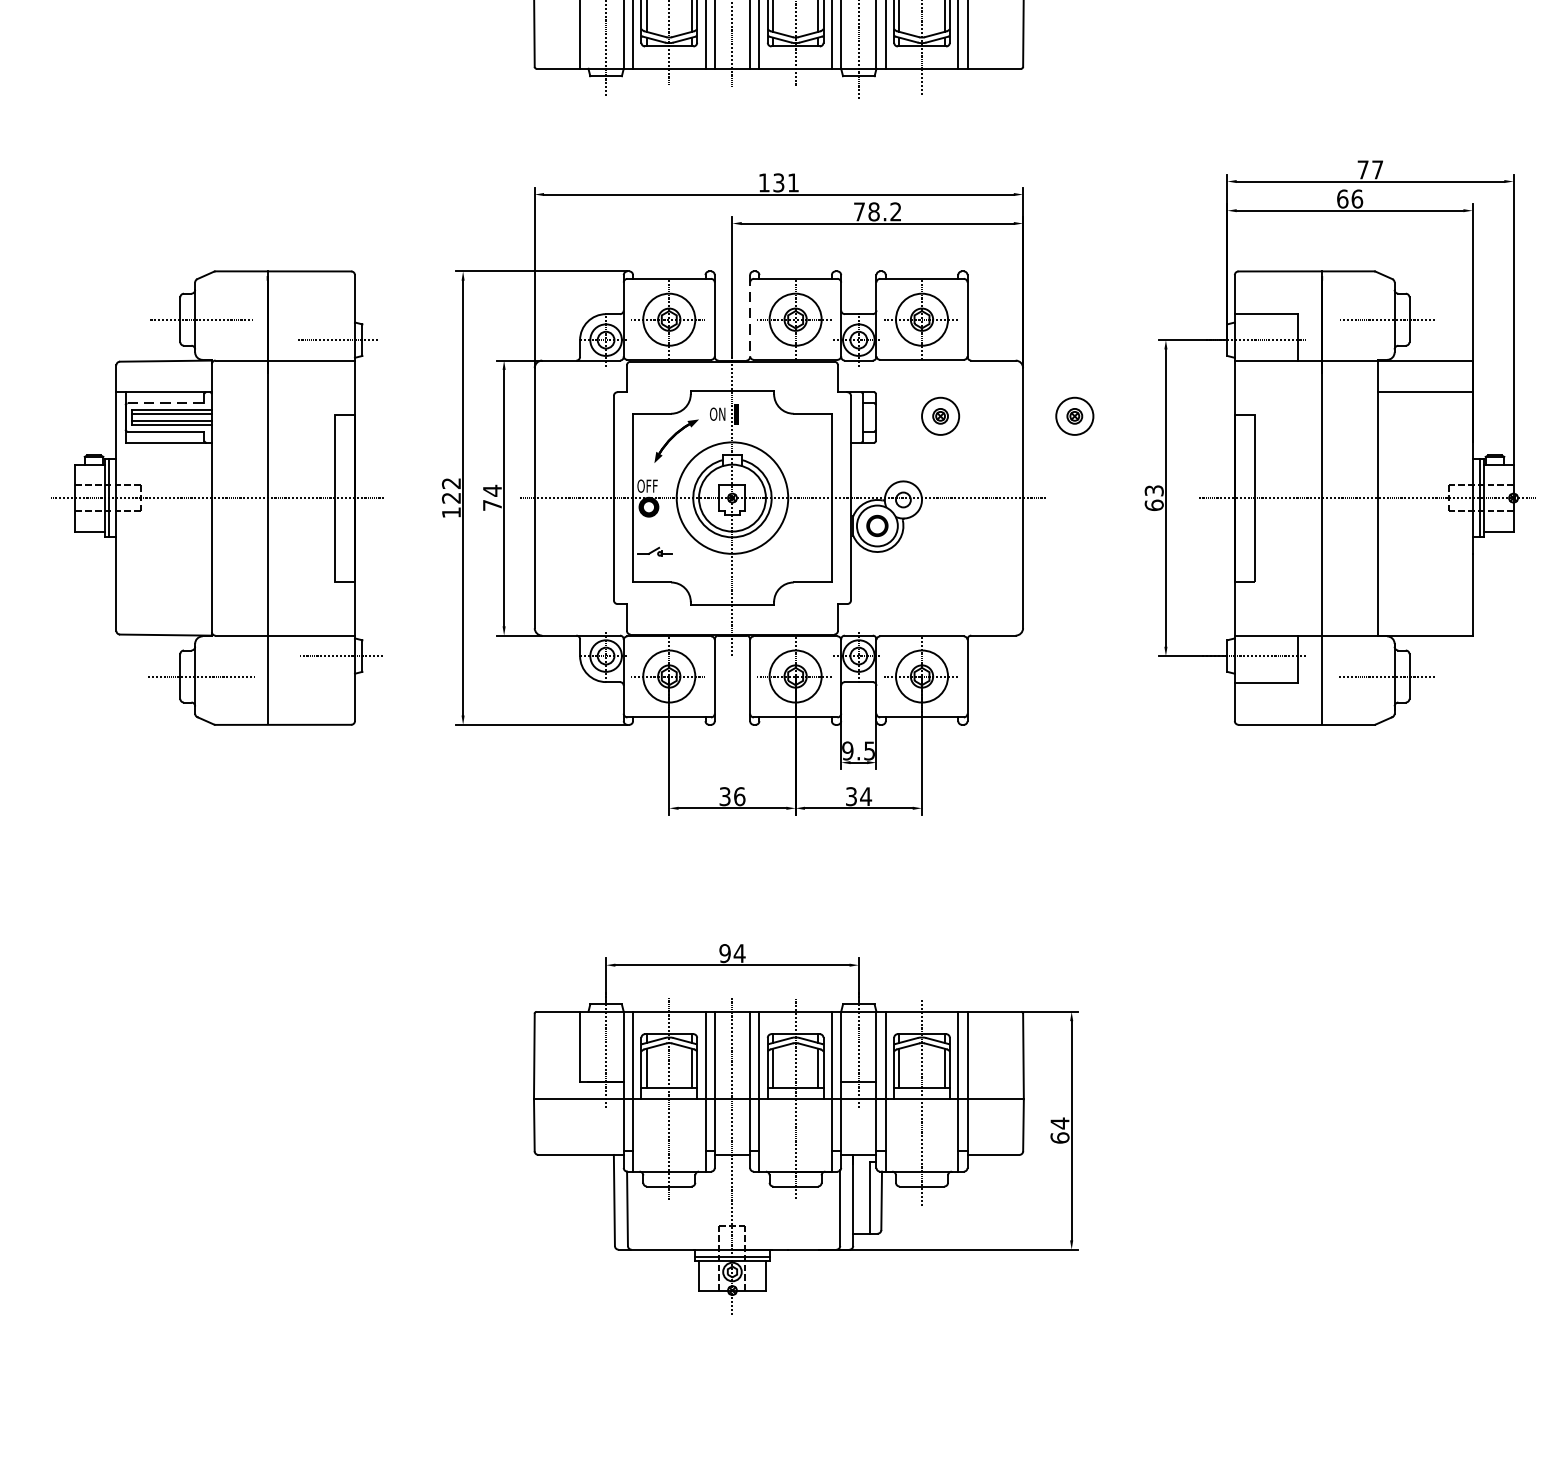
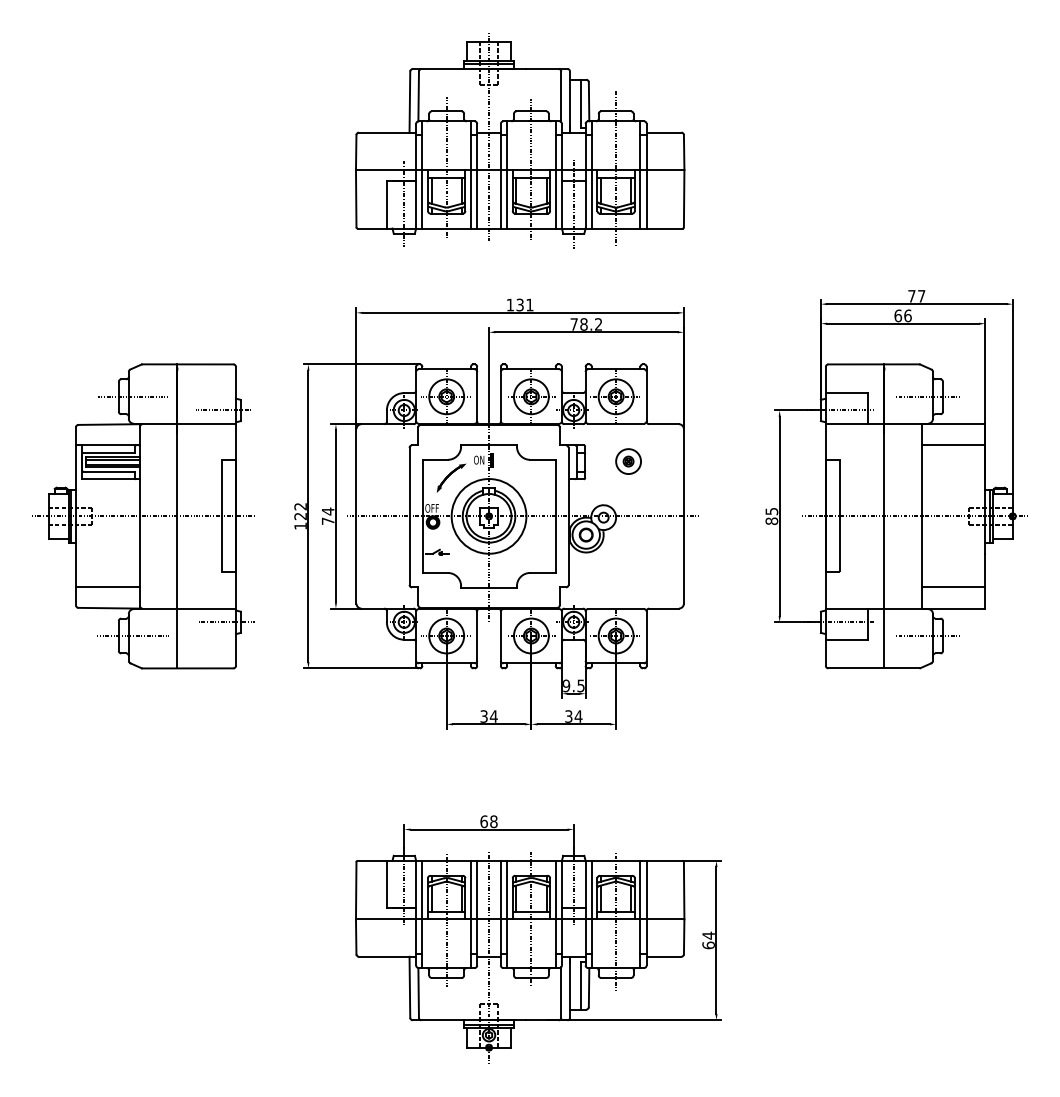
line: (749, 316) -> (500, 394), dashed -> solid
line: (166, 402) -> (109, 452), dashed -> solid
part: (1074, 416) -> (718, 461), removed
text: (1153, 498) -> (771, 516), 63 -> 85
line: (163, 604) -> (107, 587), added
line: (1425, 604) -> (953, 587), added
text: (739, 796) -> (493, 716), 36 -> 34
text: (731, 953) -> (488, 821), 94 -> 68

